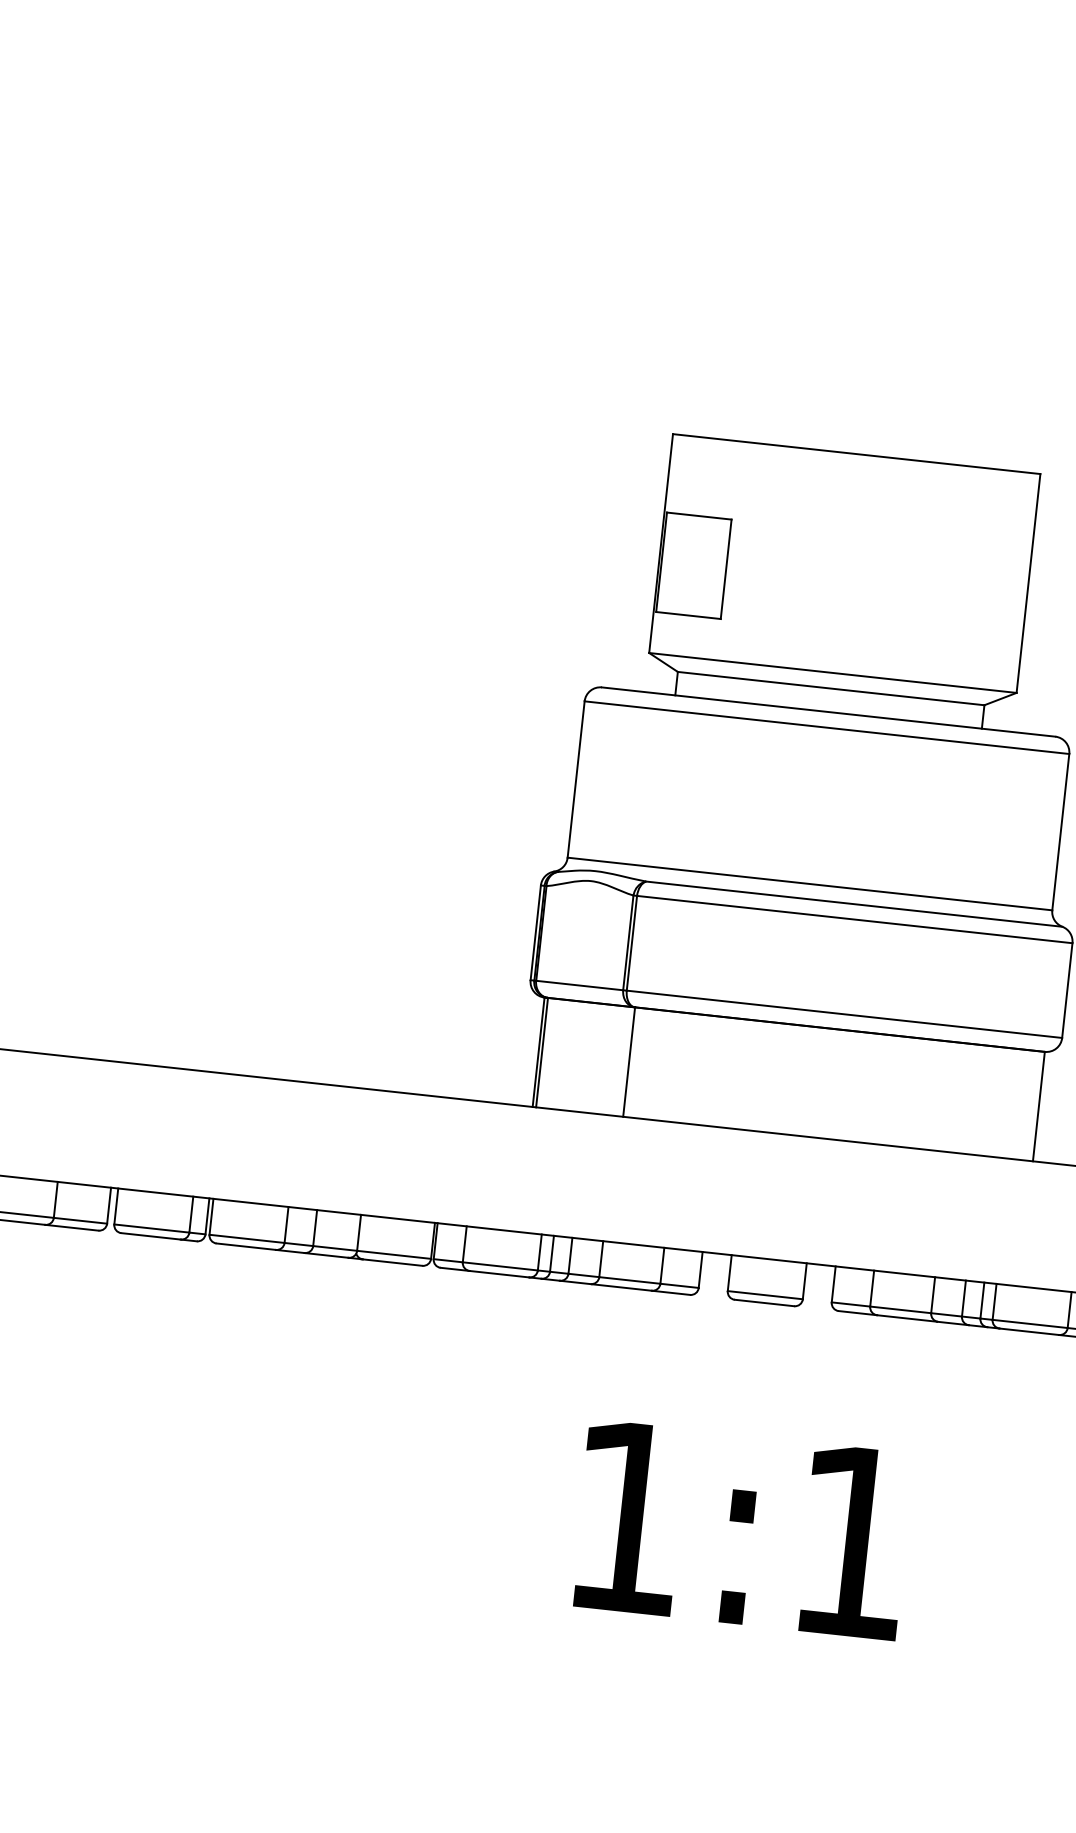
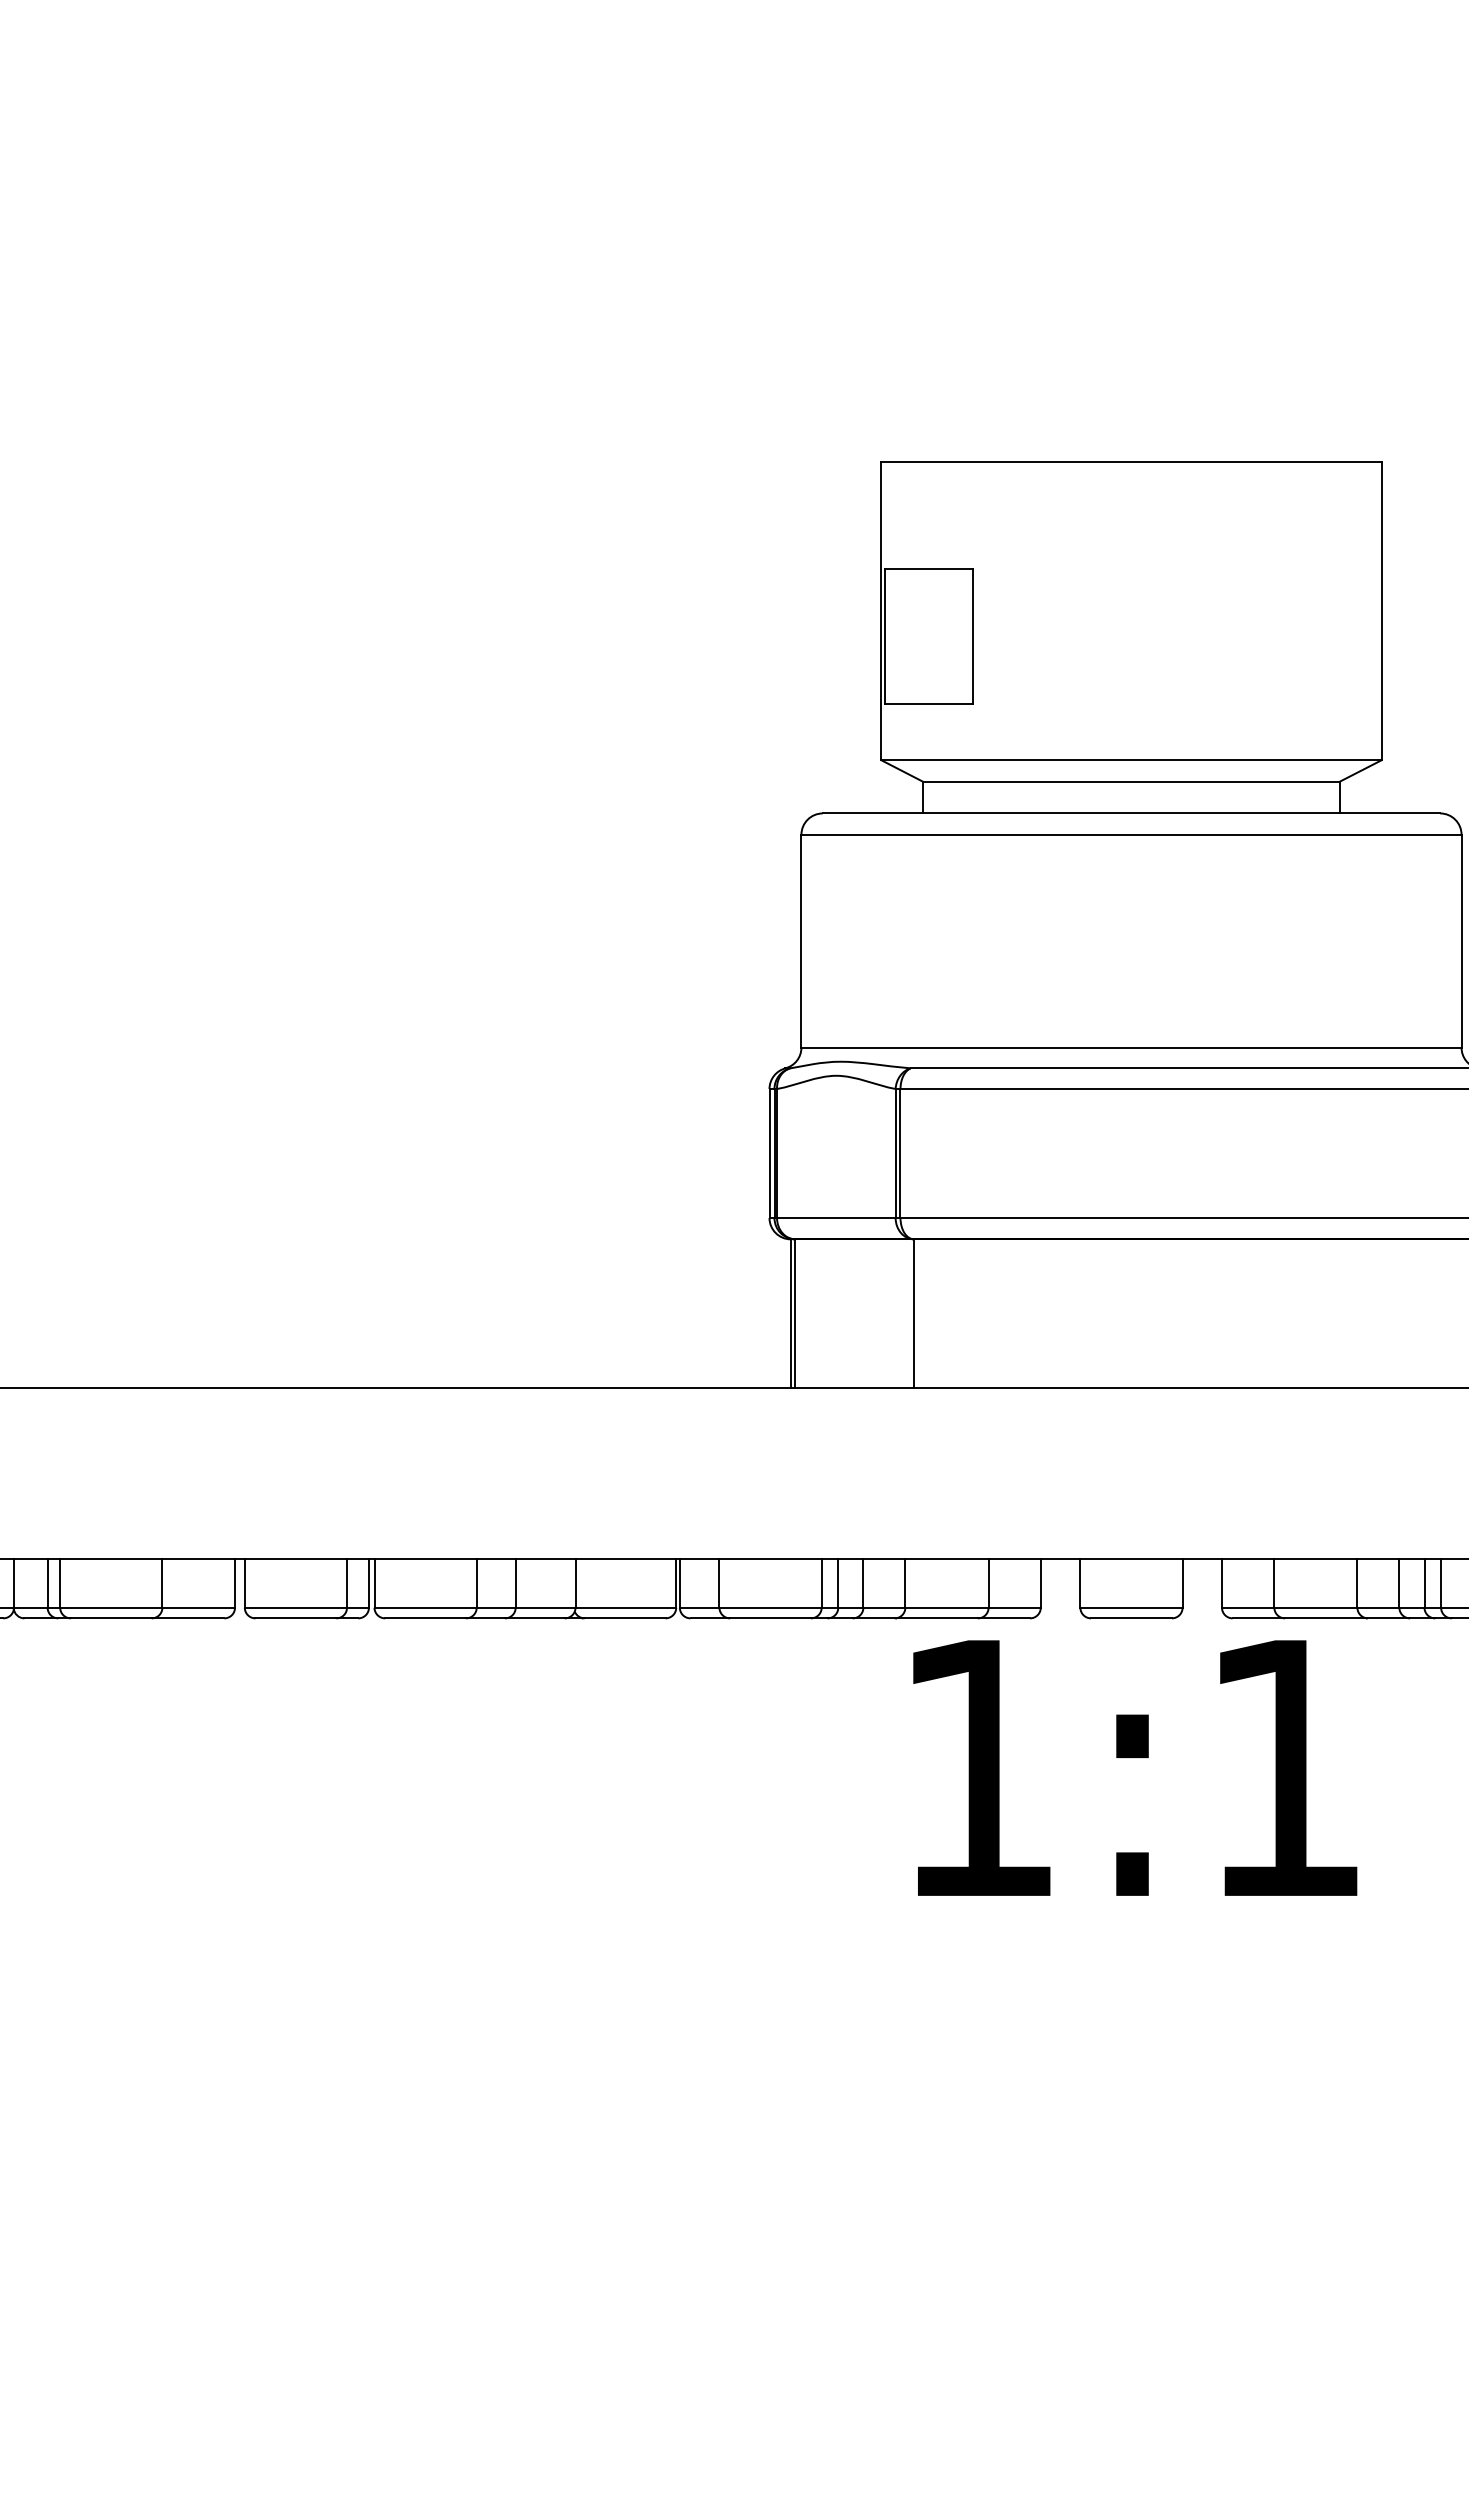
text: (742, 1529) -> (1135, 1767), moved

